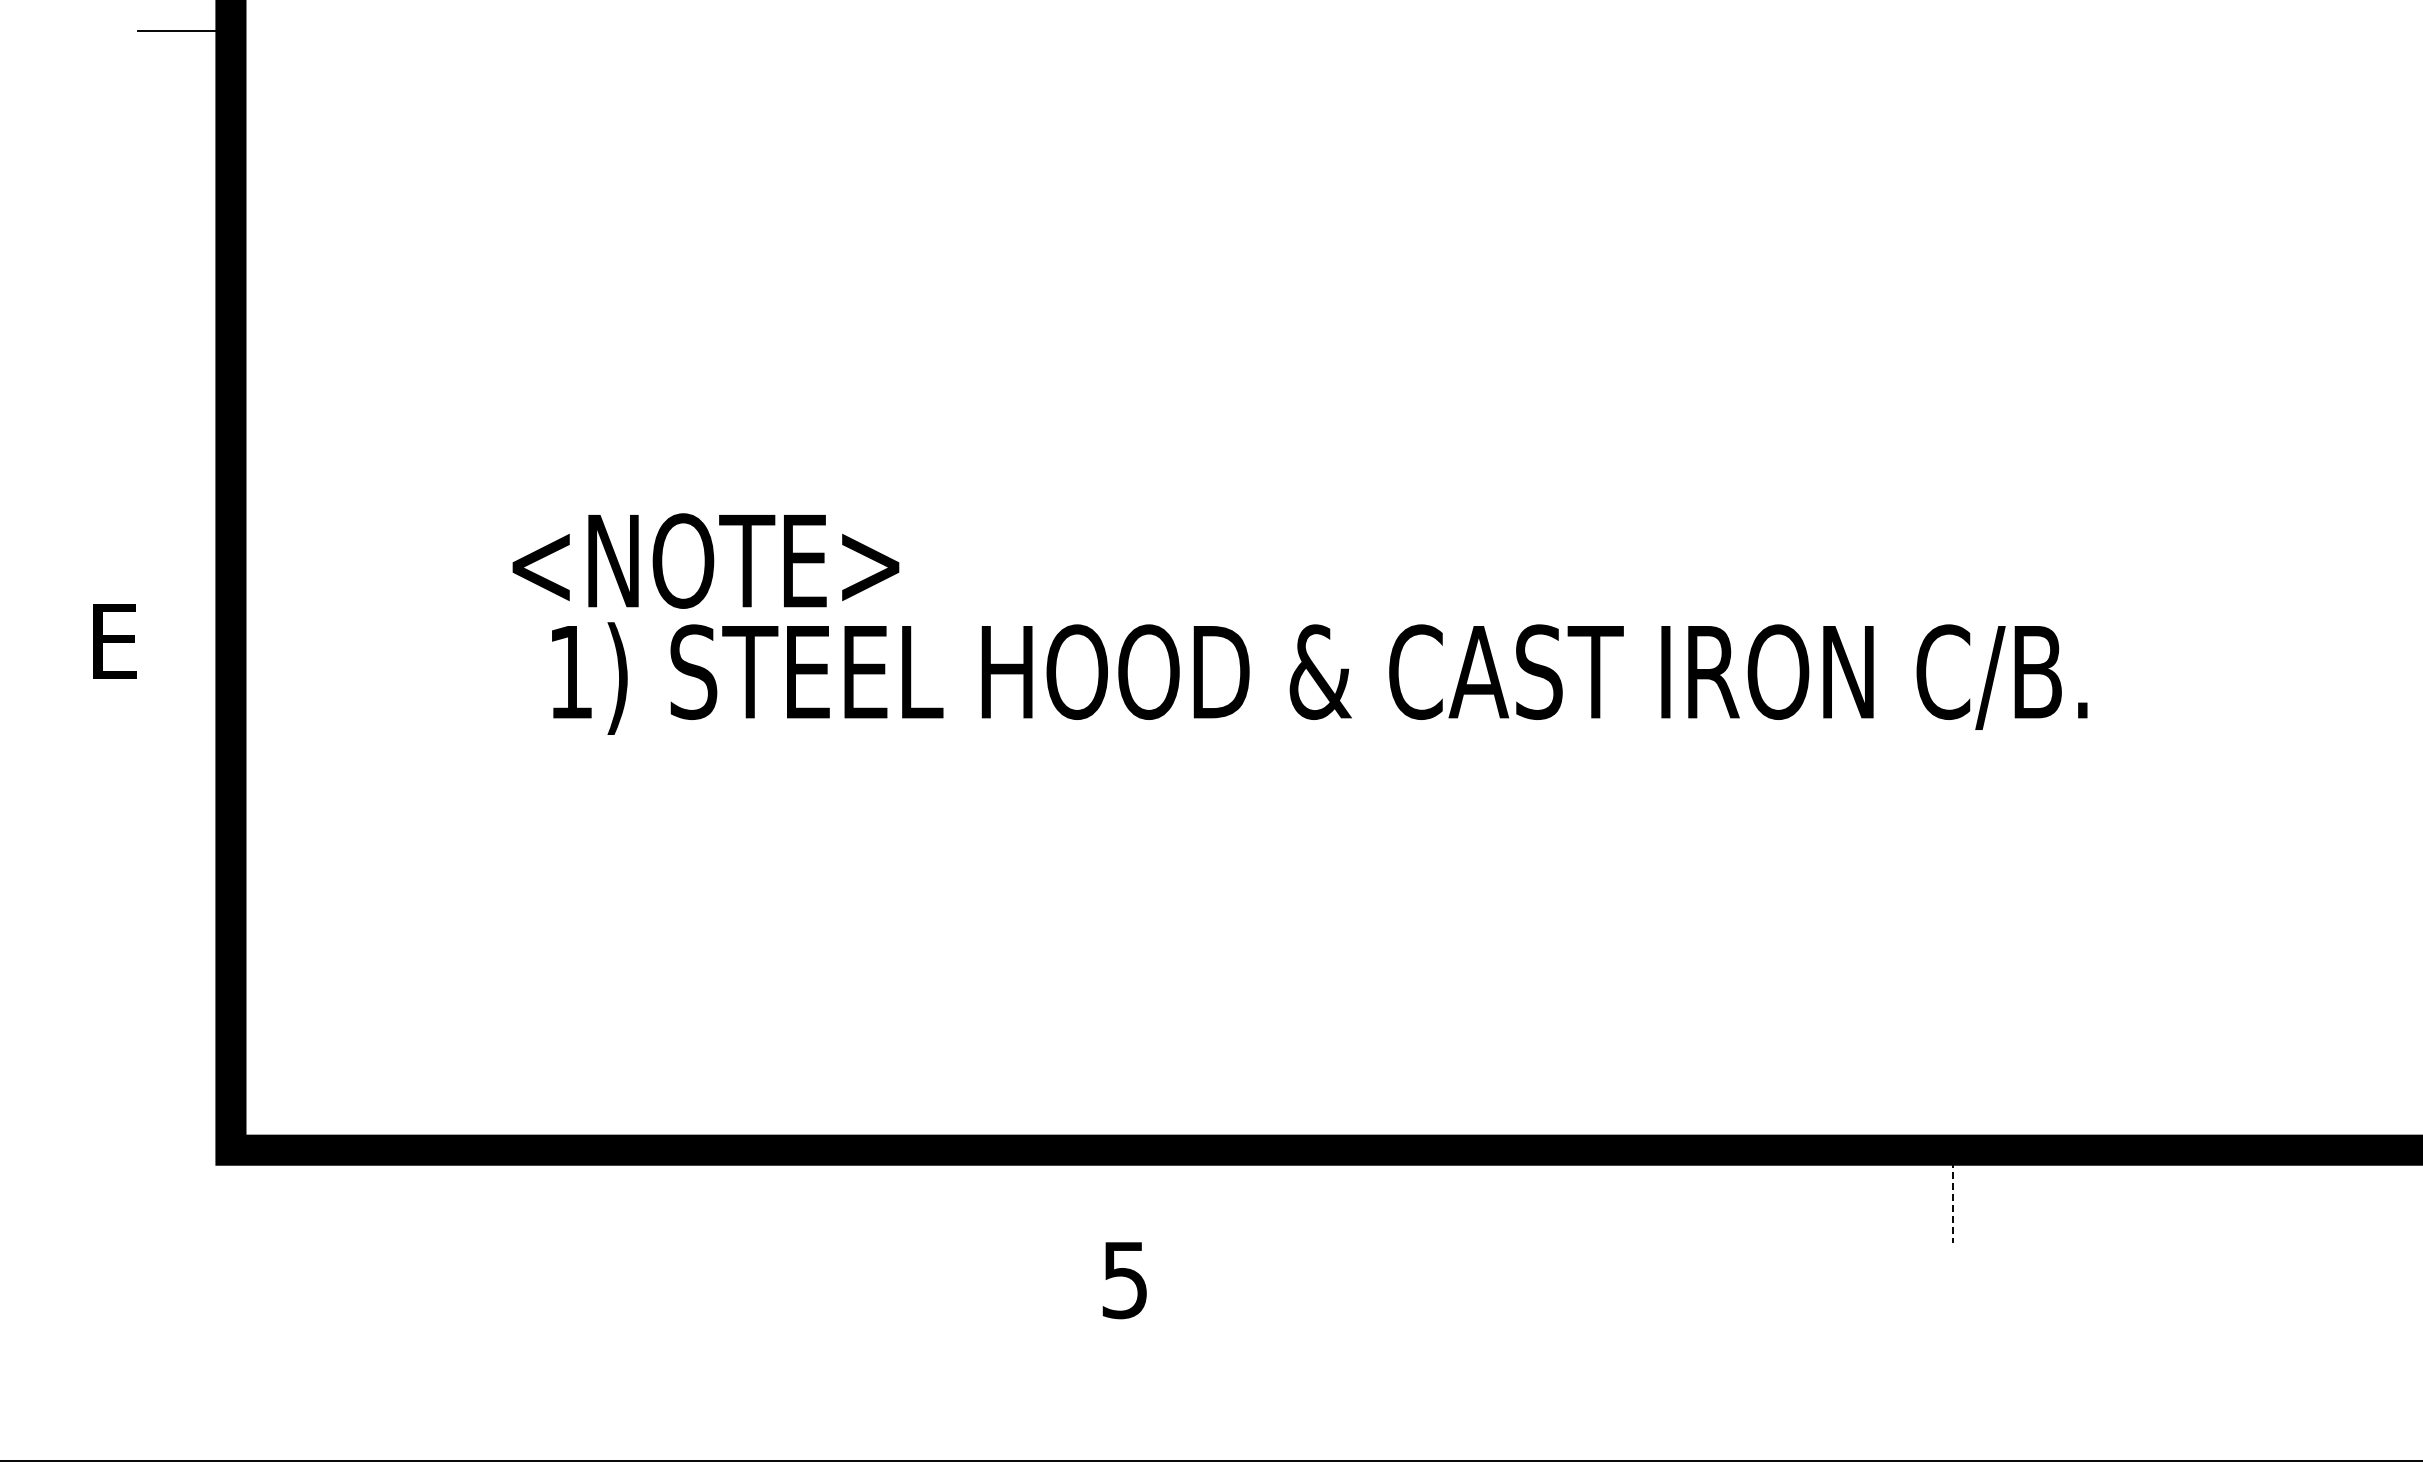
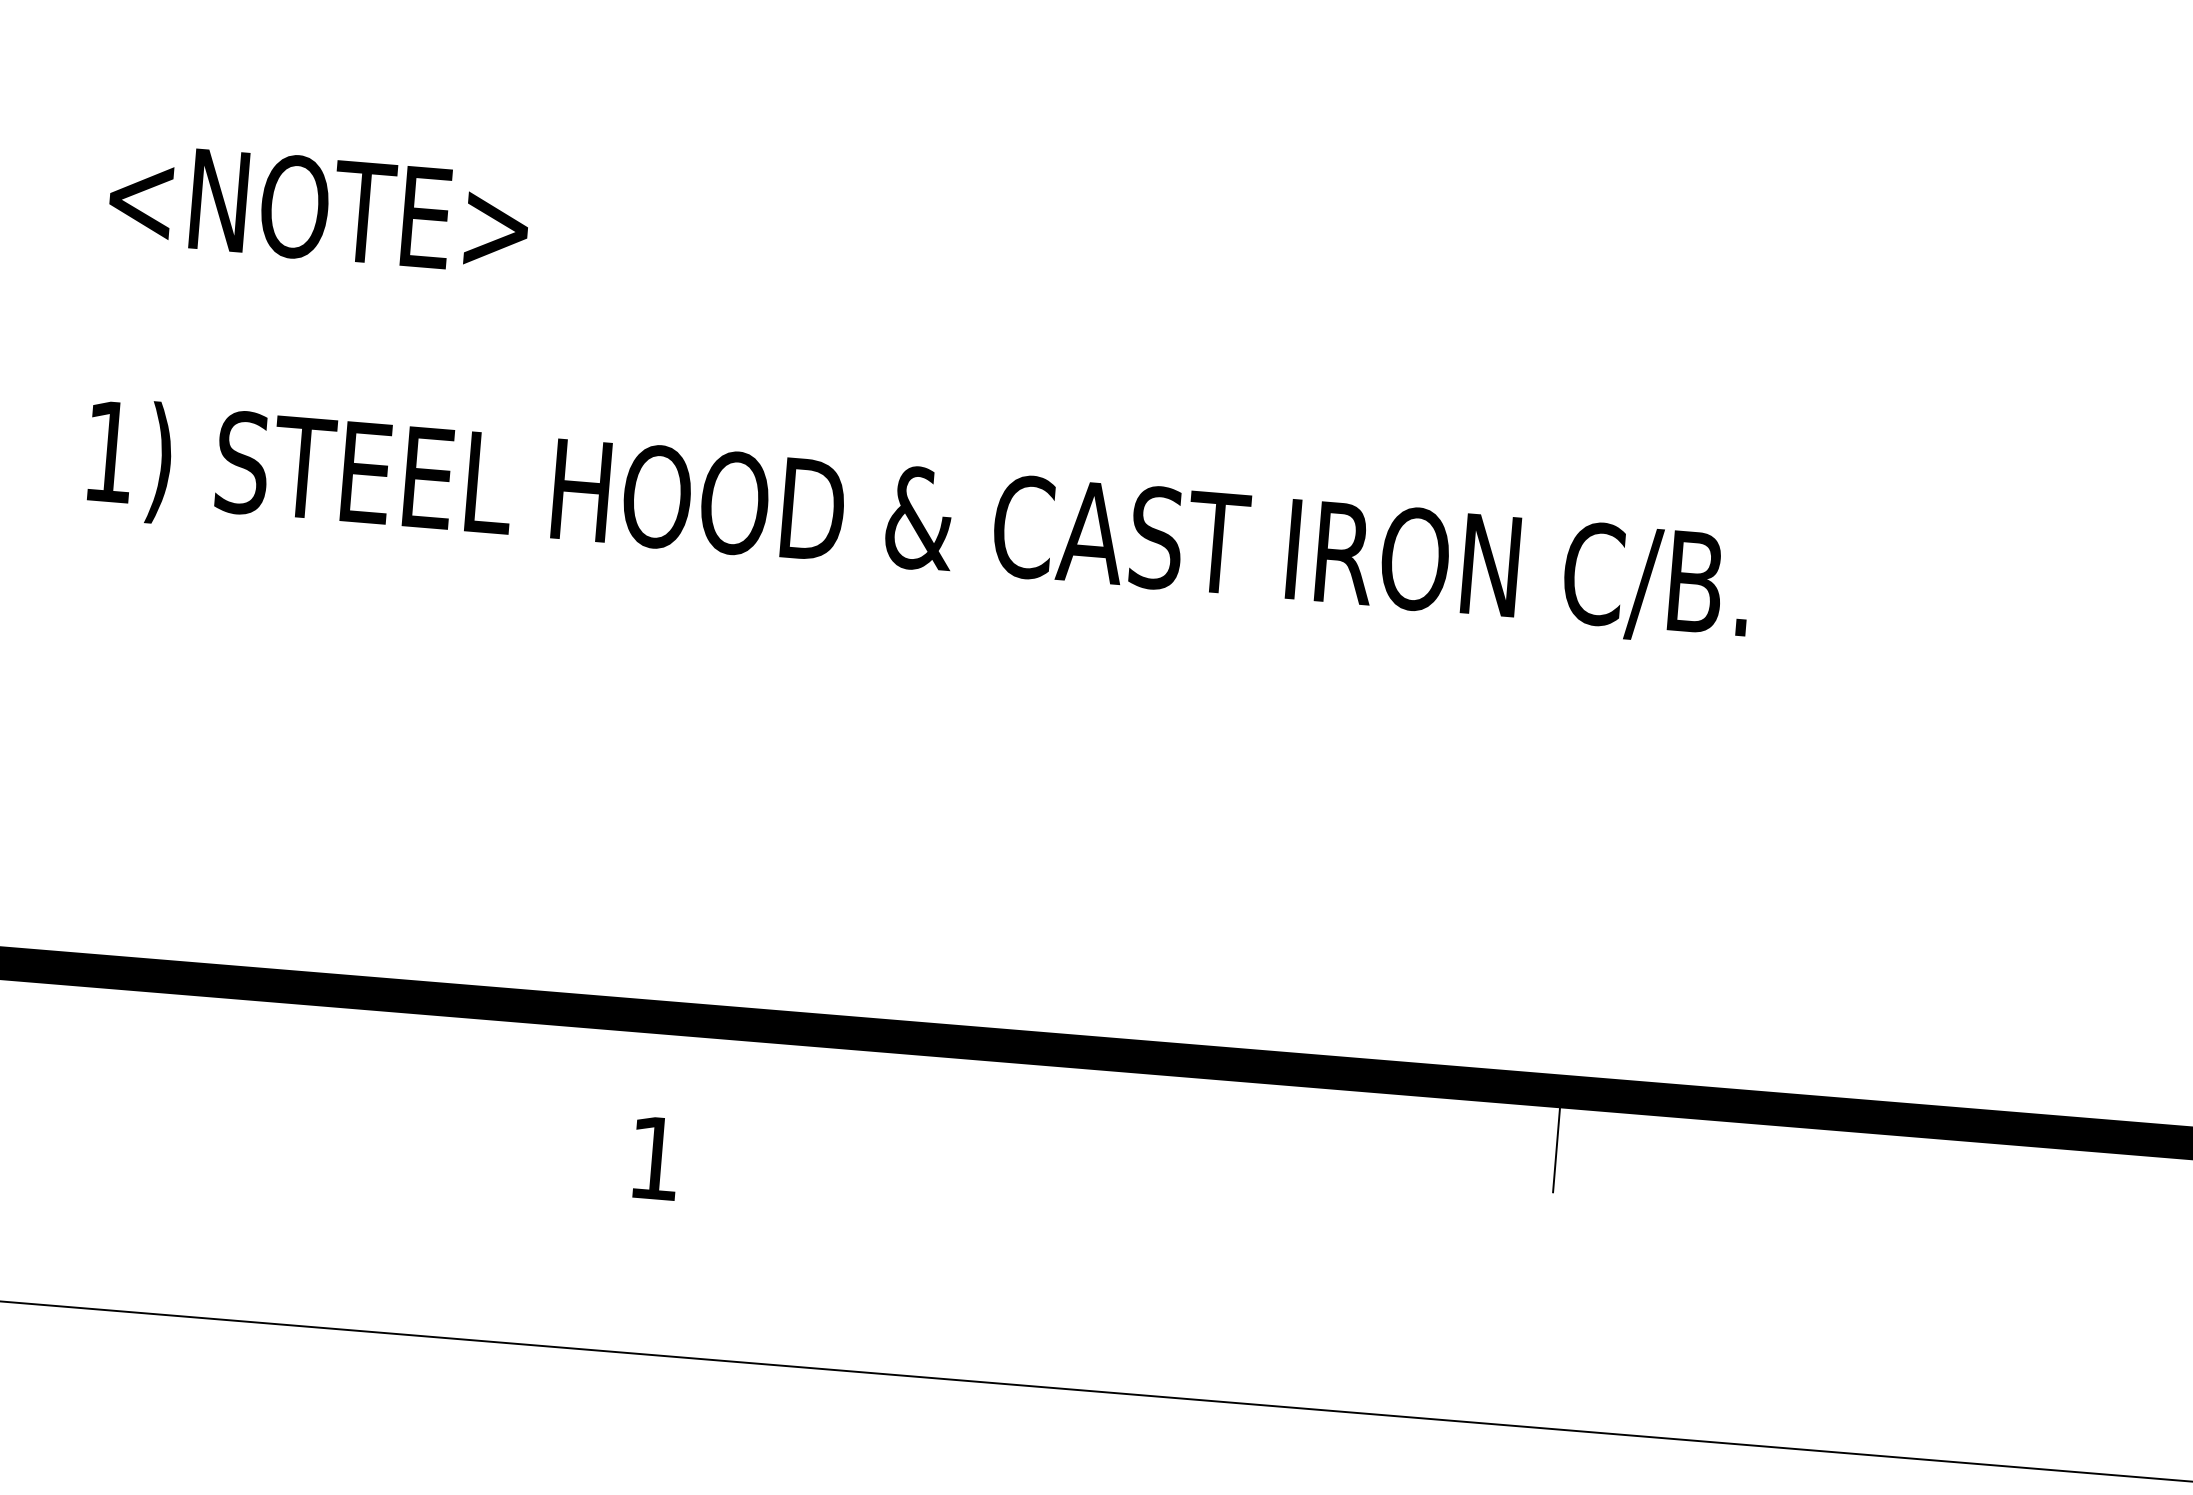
text: (705, 560) -> (318, 208), moved
line: (1952, 1196) -> (1556, 1141), dashed -> solid
text: (1124, 1280) -> (654, 1158), 5 -> 1

